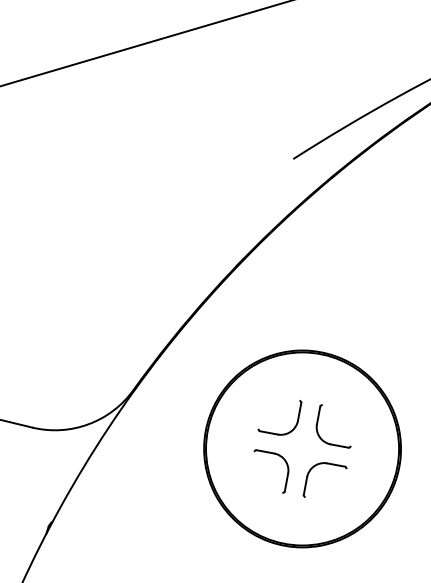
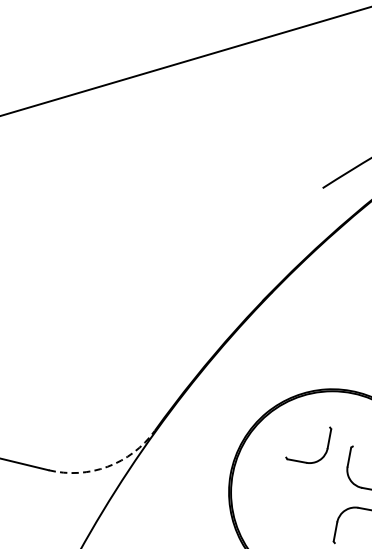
arc: (88, 424) -> (107, 466), solid -> dashed
part: (279, 433) -> (308, 461), moved
part: (286, 475) -> (315, 520), removed

